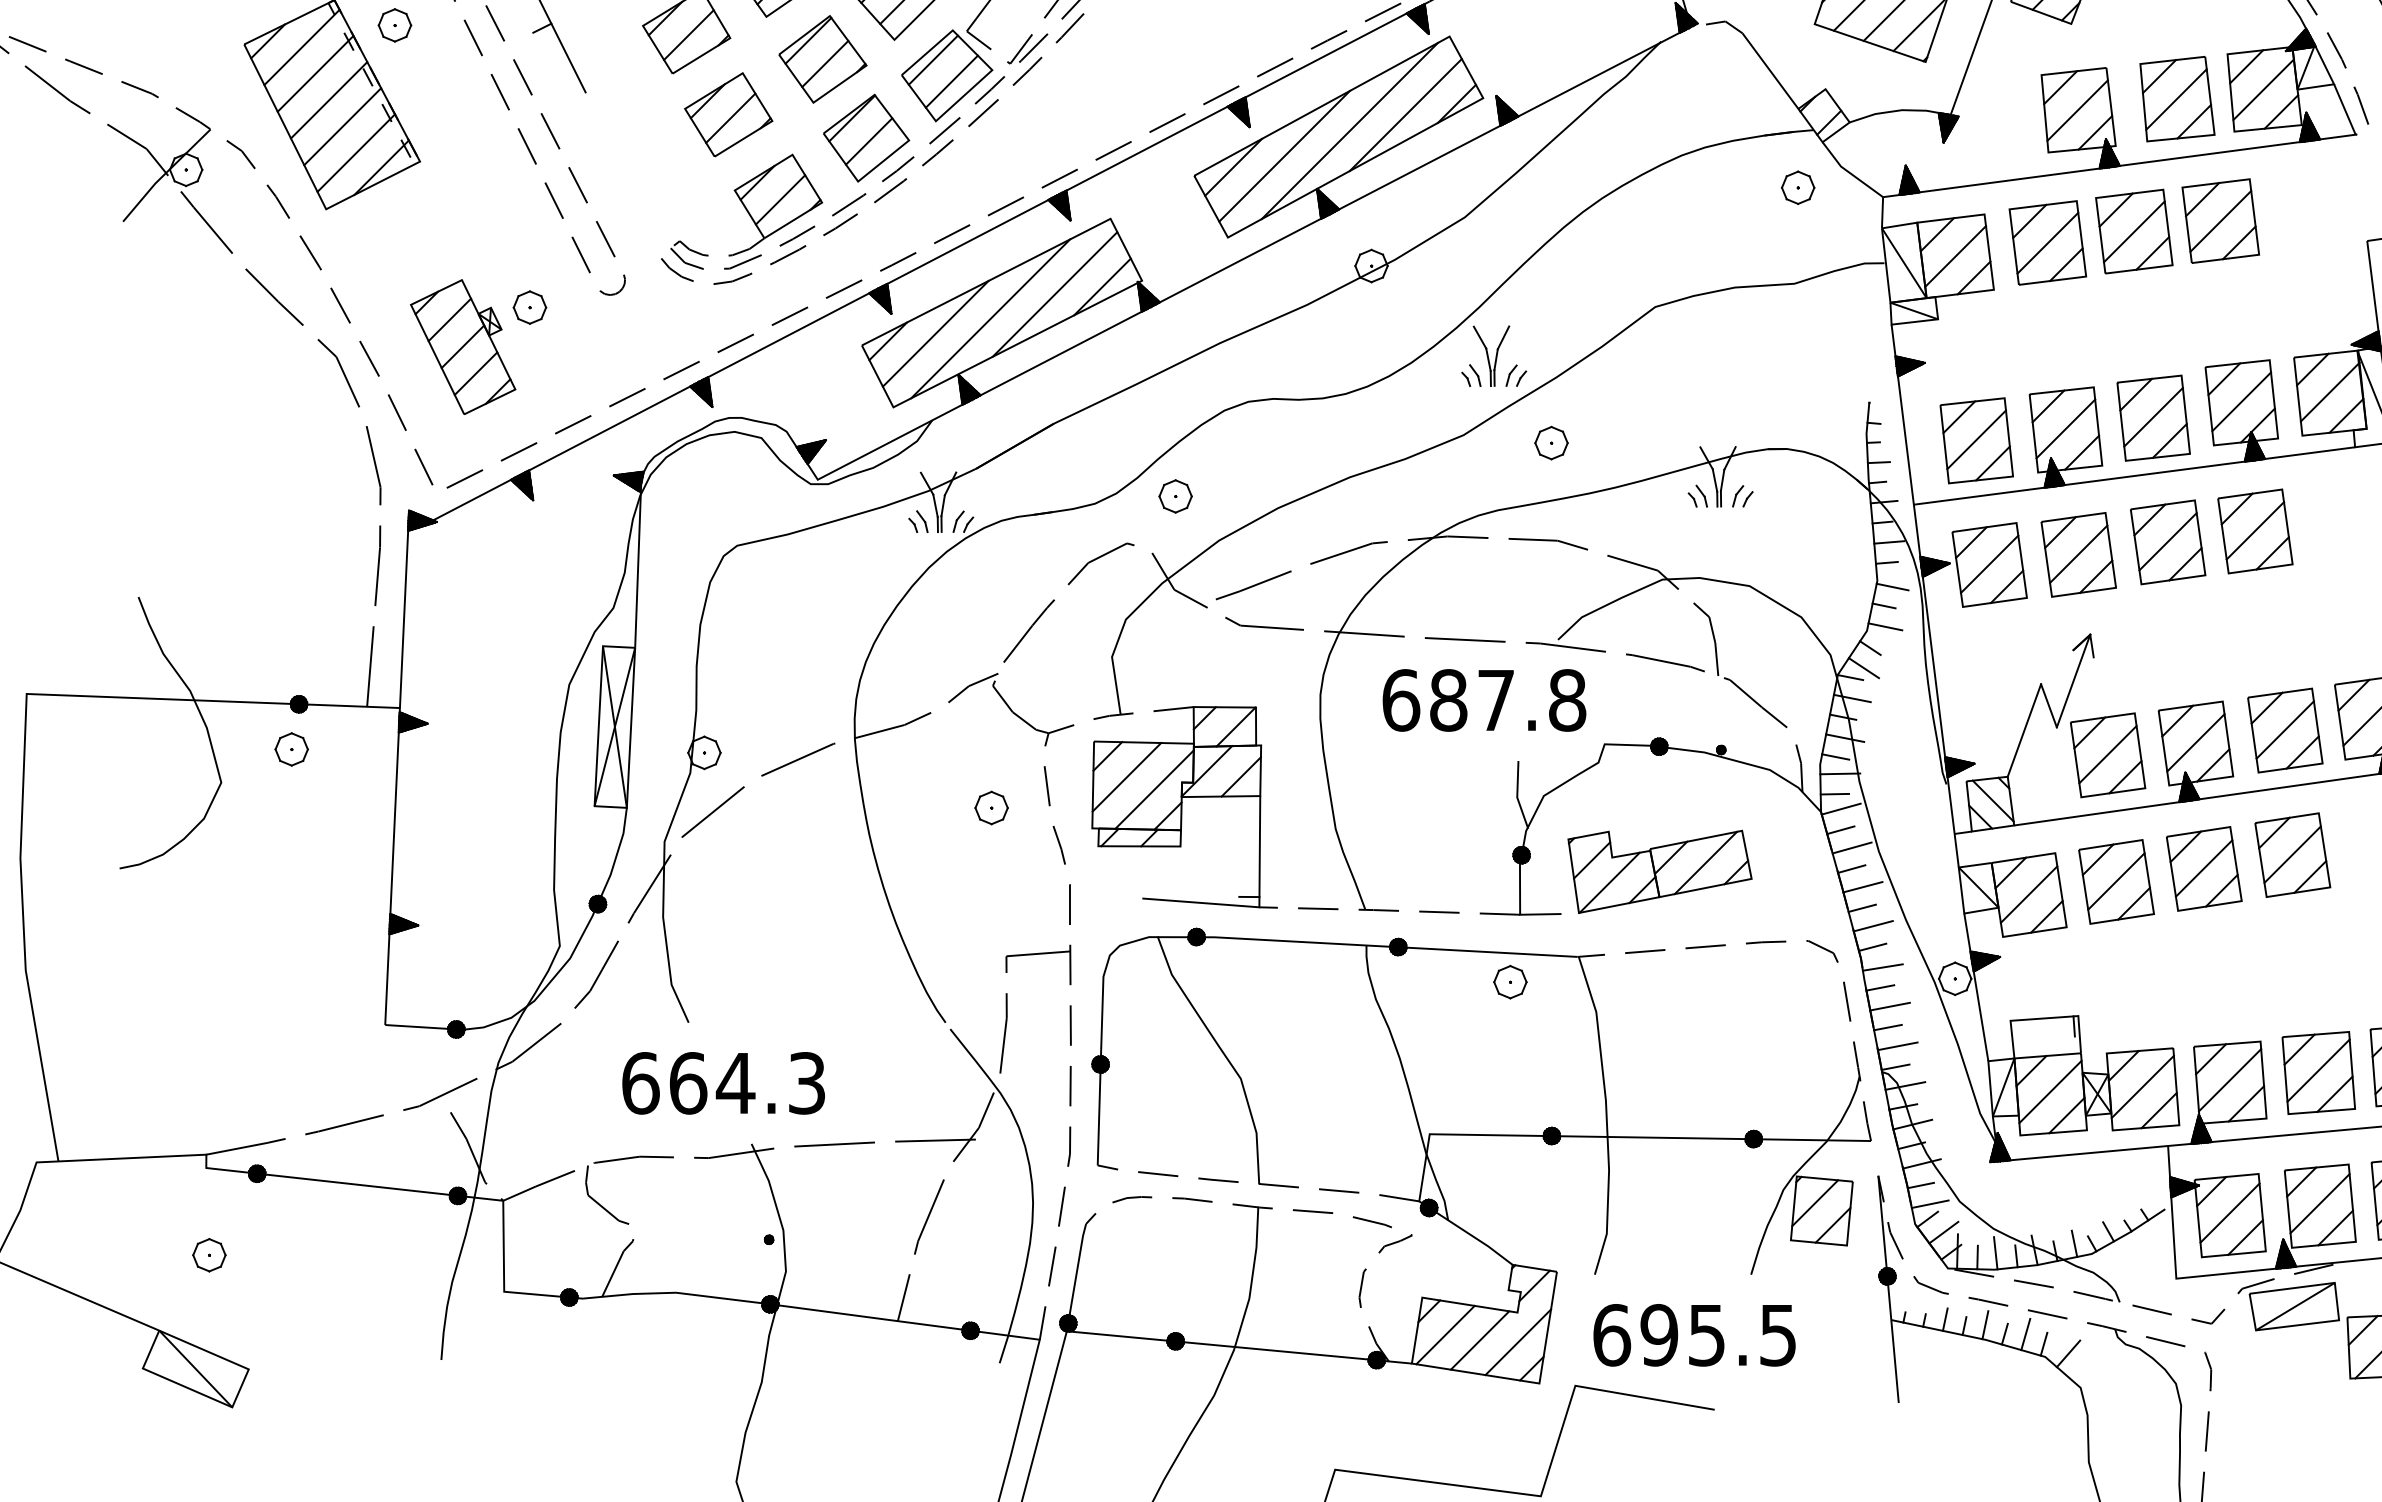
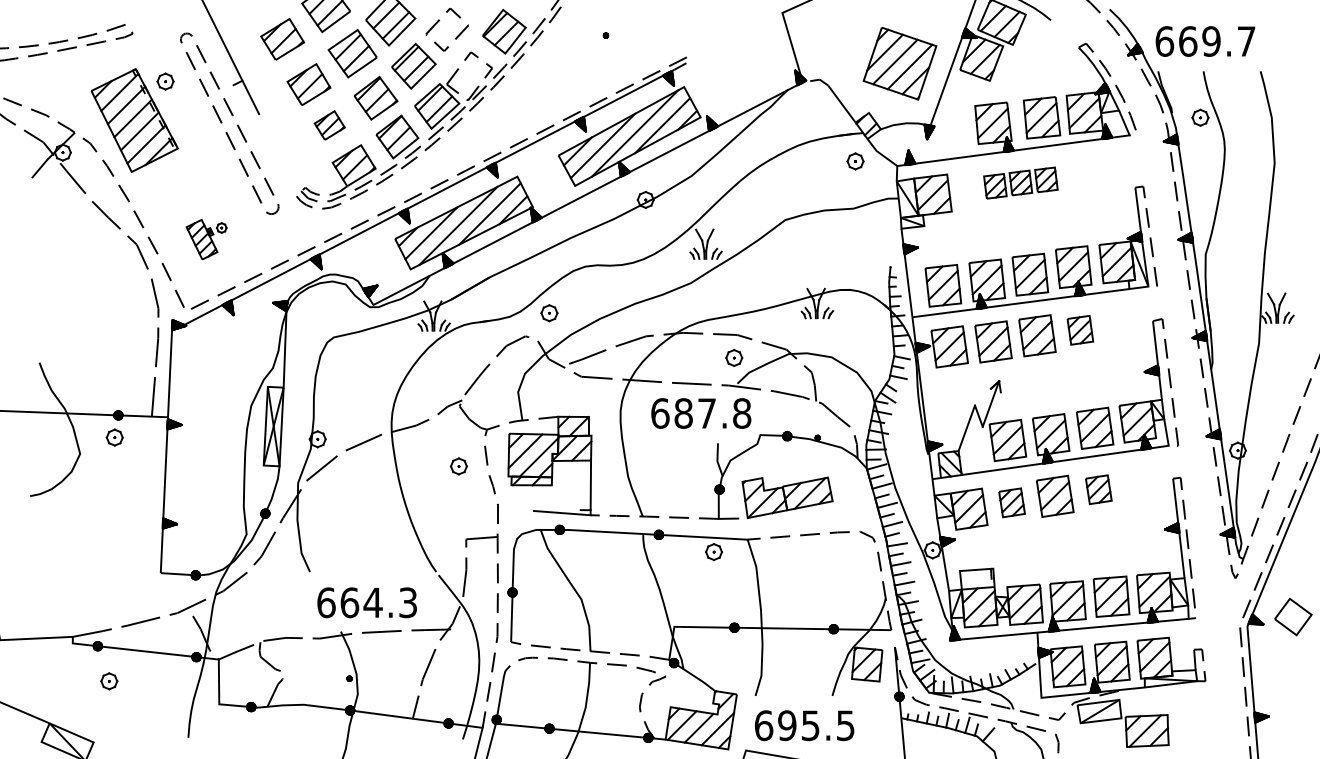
part: (728, 114) -> (329, 125), size x0.7
part: (2133, 230) -> (1020, 182), size x0.6
part: (478, 346) -> (206, 239), size x0.6
part: (1552, 442) -> (734, 357), moved
part: (2255, 529) -> (1080, 329), size x0.7
part: (2292, 854) -> (1098, 489), size x0.7
part: (2115, 881) -> (1011, 502), size x0.7
text: (722, 1082) -> (366, 602), moved
part: (209, 1255) -> (109, 681), moved

